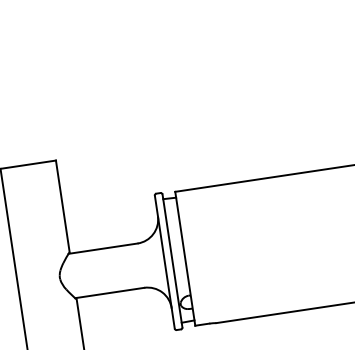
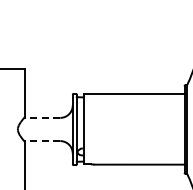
line: (101, 248) -> (41, 117), solid -> dashed
line: (108, 294) -> (41, 141), solid -> dashed

